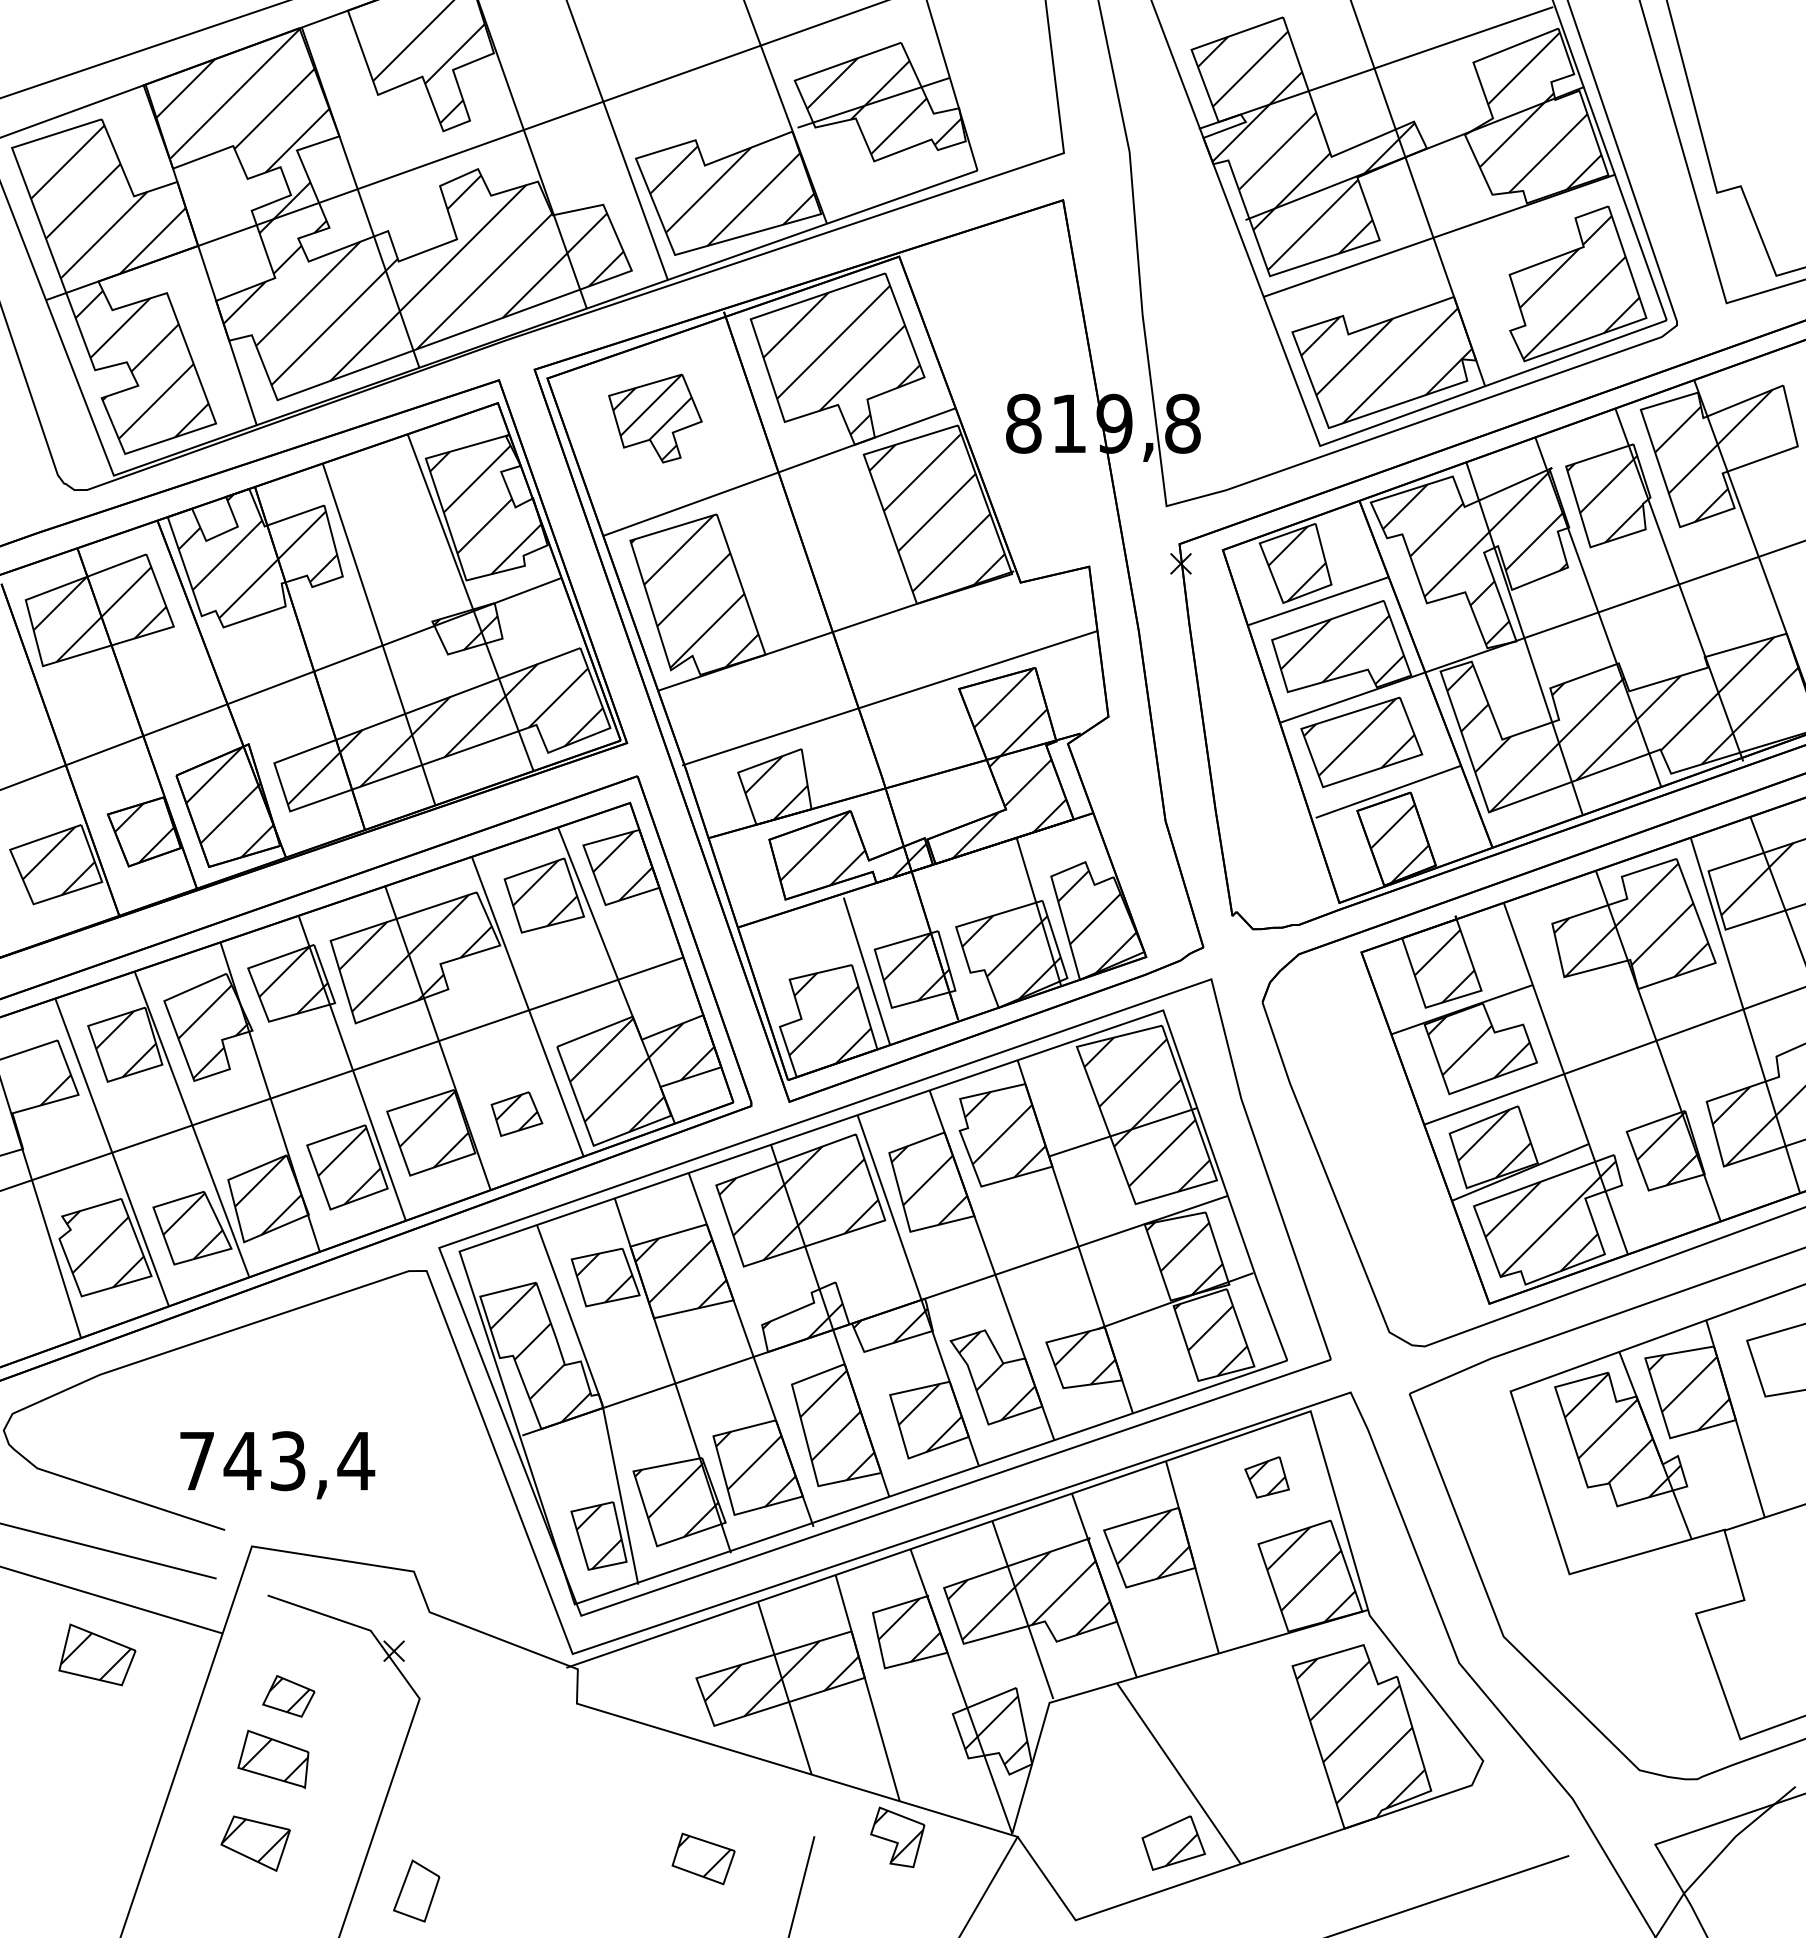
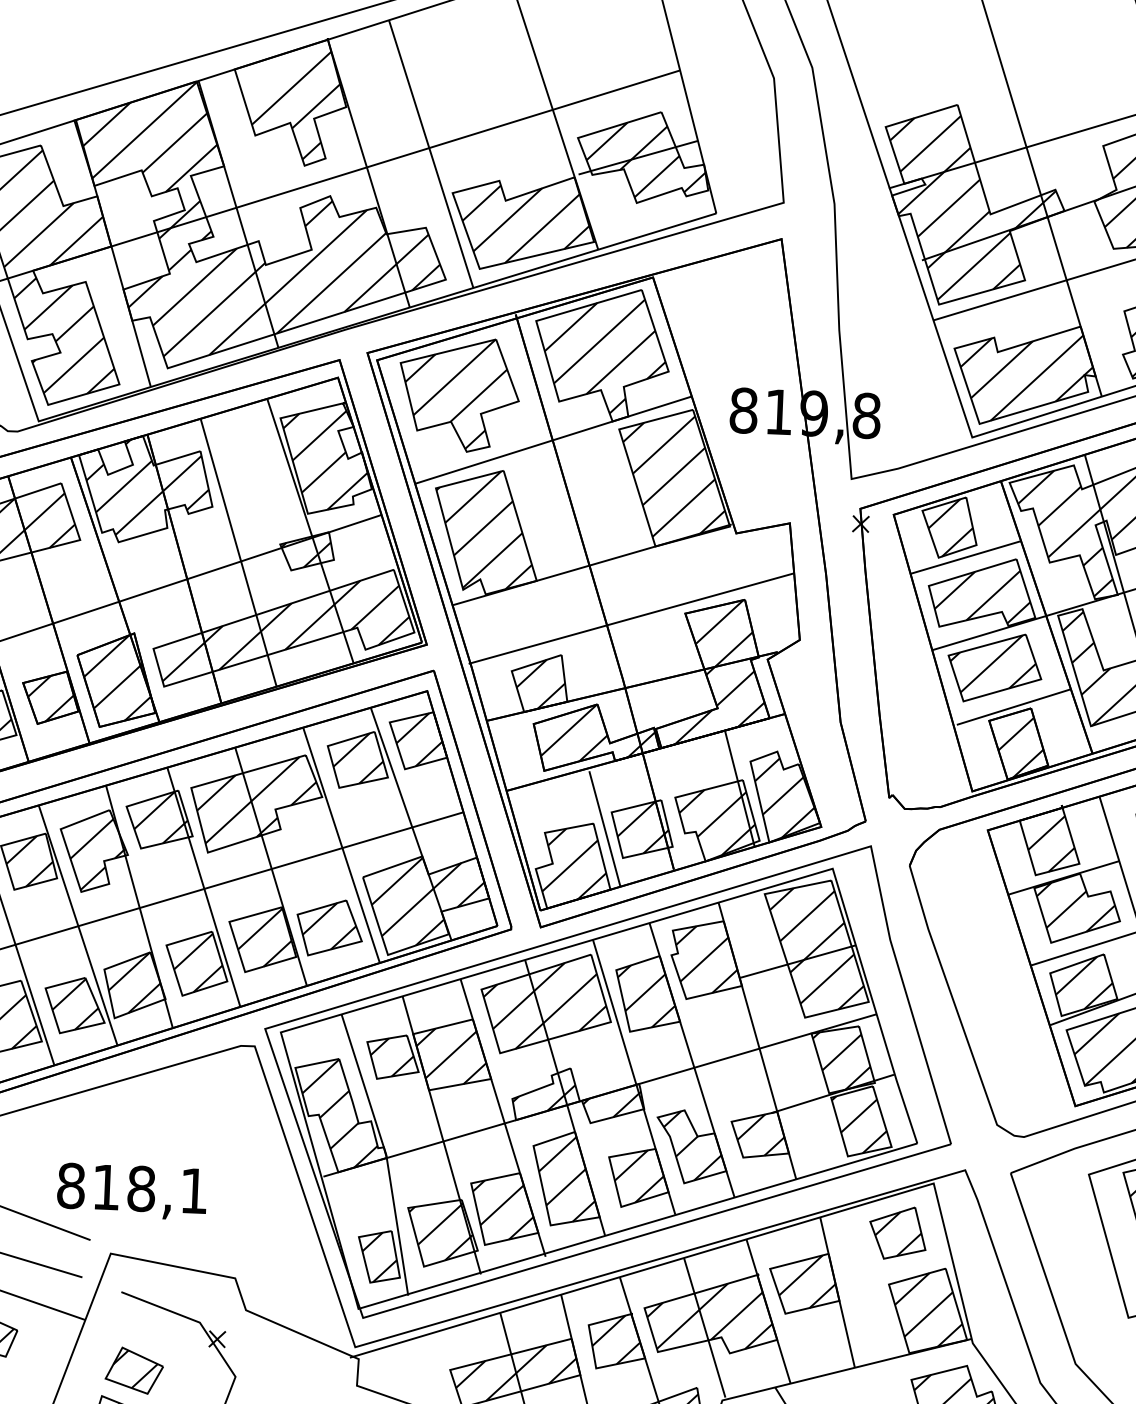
part: (655, 418) -> (459, 394), size x1.67
part: (516, 1113) -> (329, 927), size x1.67
text: (277, 1461) -> (133, 1188), 743,4 -> 818,1
part: (1266, 1477) -> (897, 1233), size x1.67
part: (288, 1696) -> (134, 1370), size x1.43

